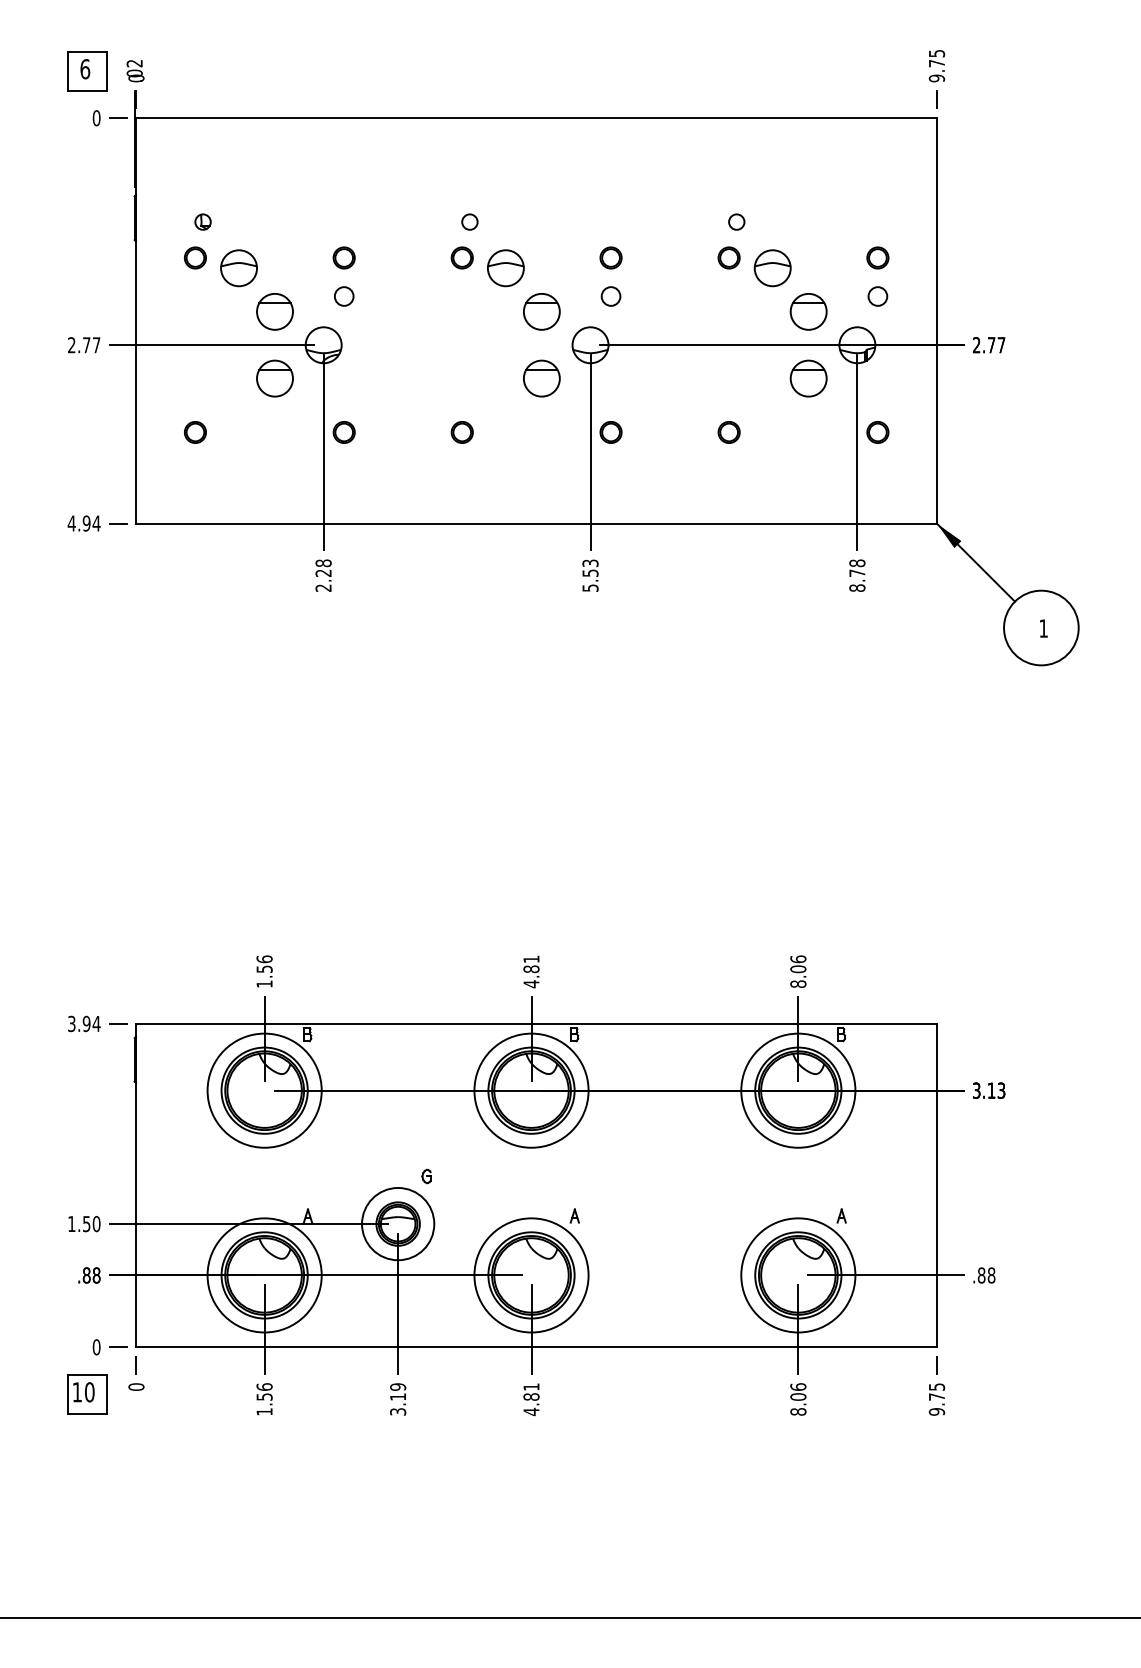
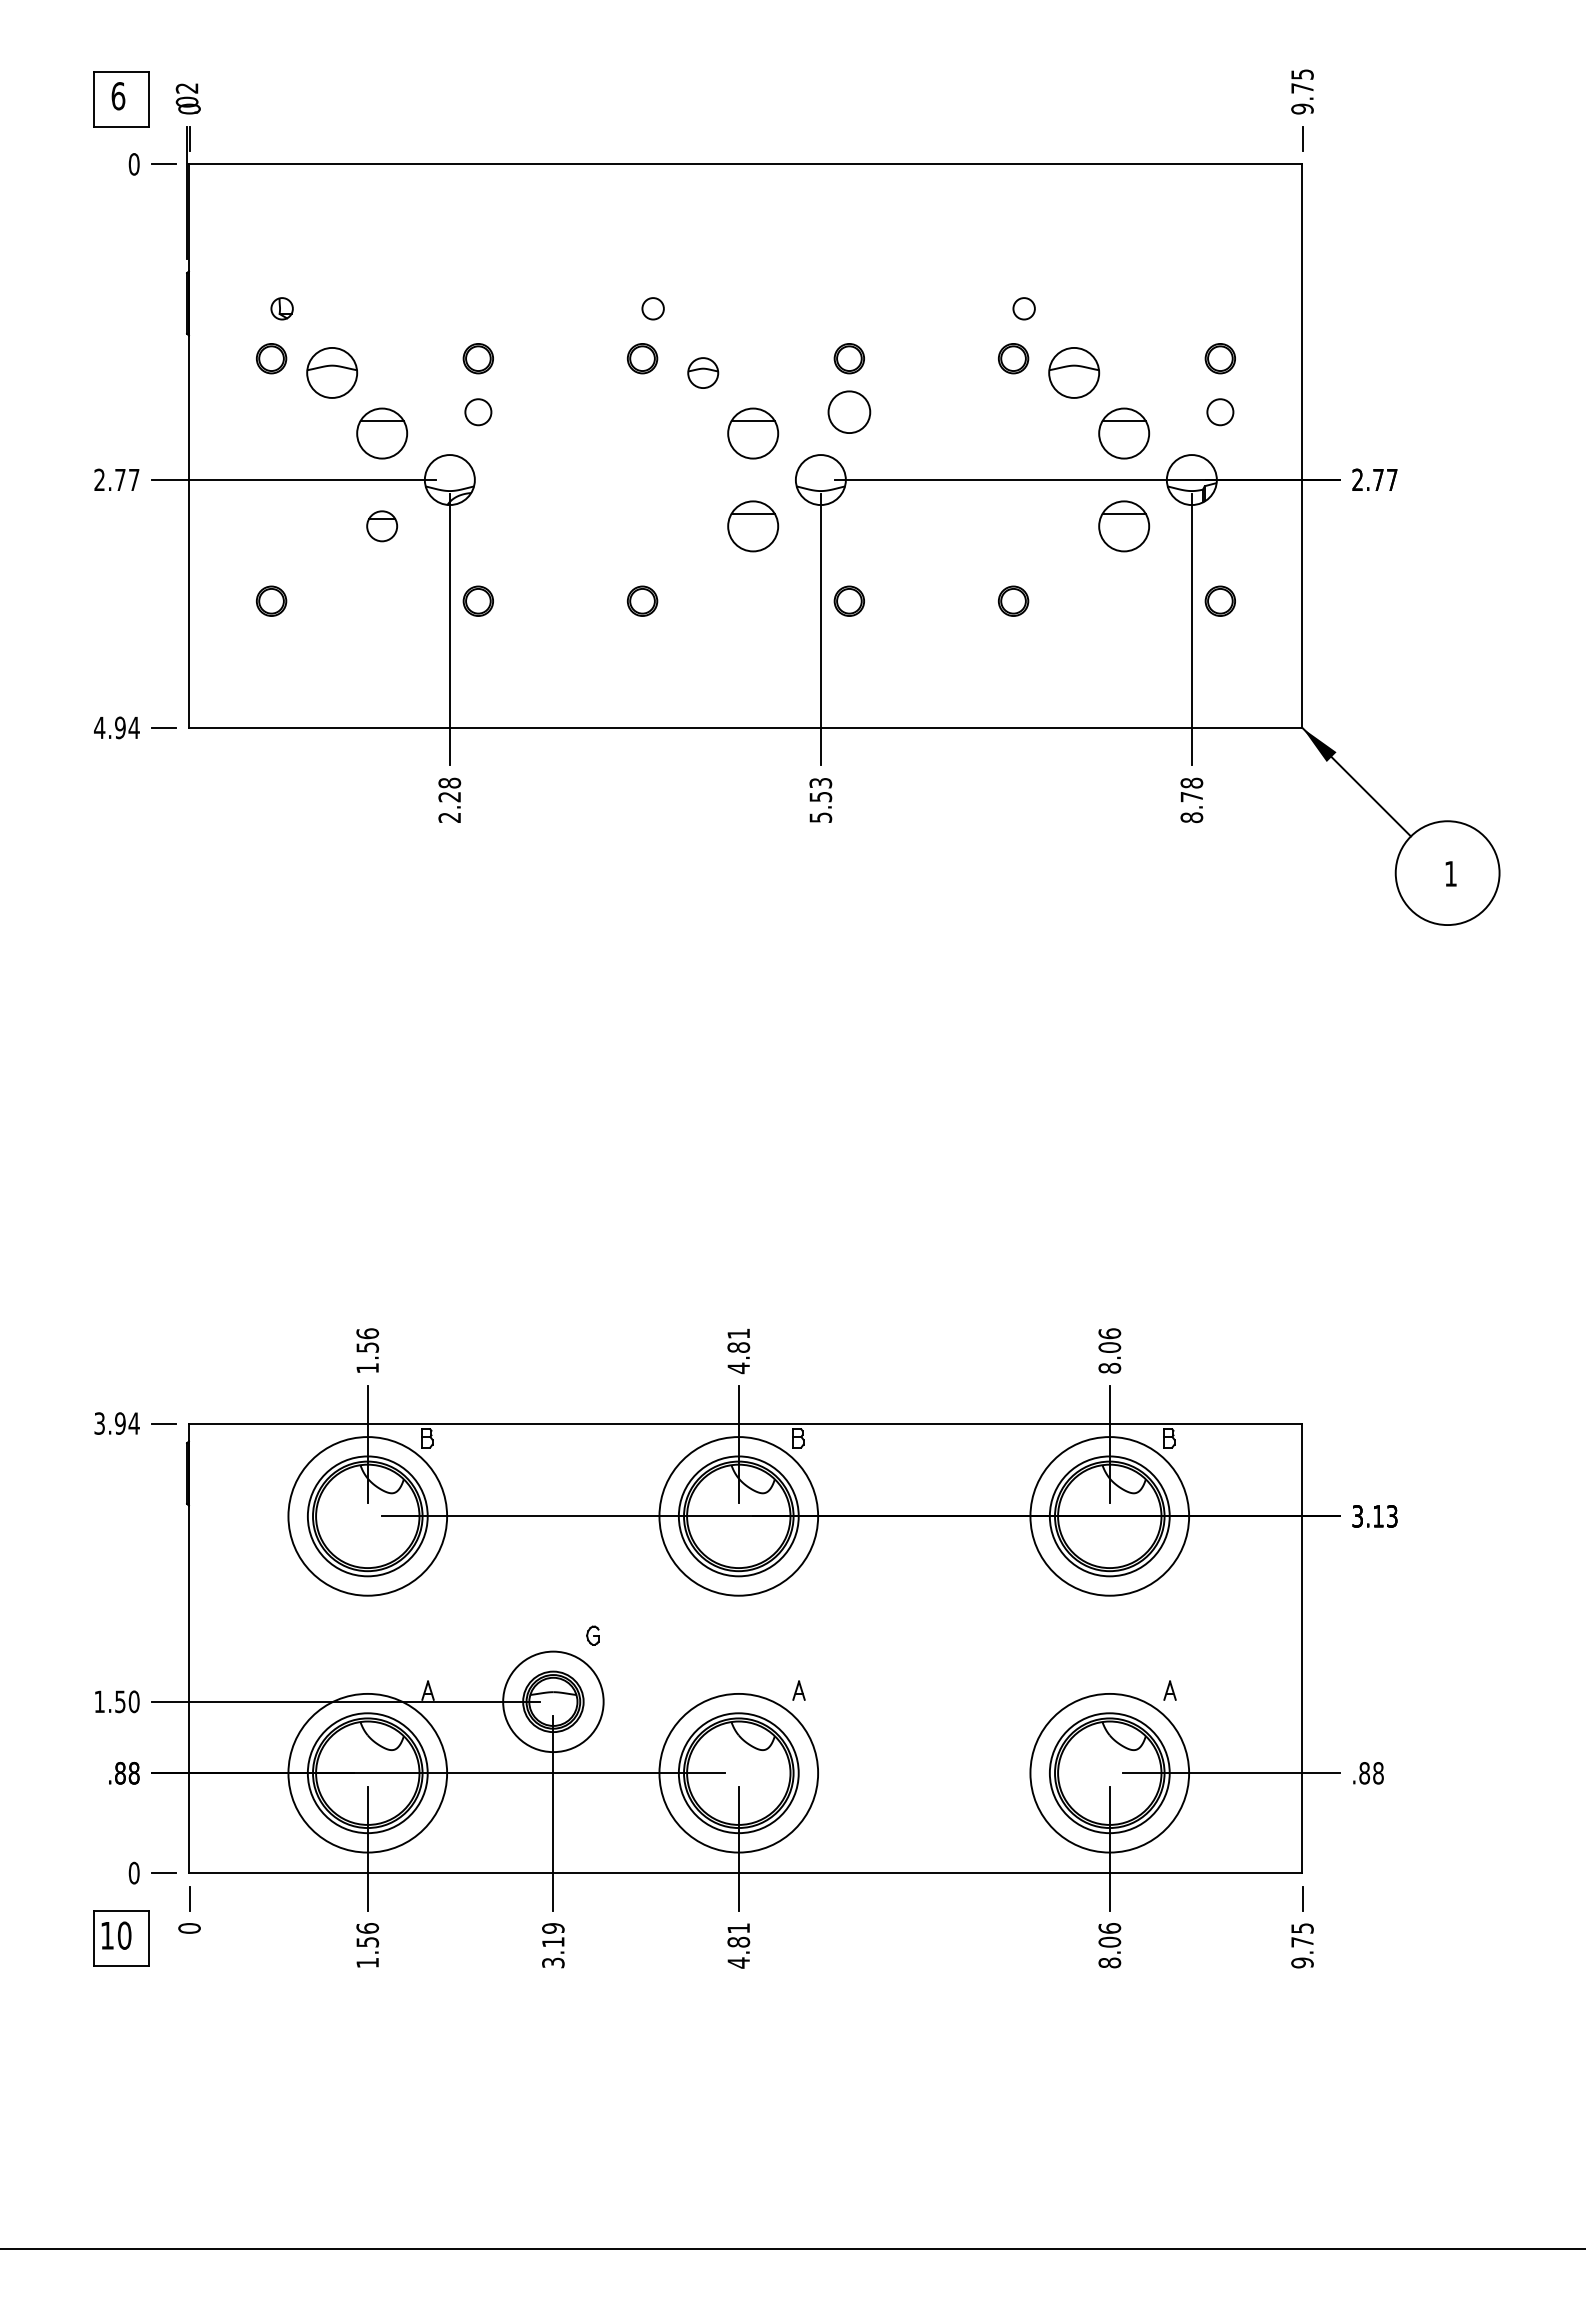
part: (505, 268) -> (702, 373), size x0.6
circle: (610, 296) -> (848, 412), size x1.6
part: (274, 378) -> (381, 526), size x0.6

